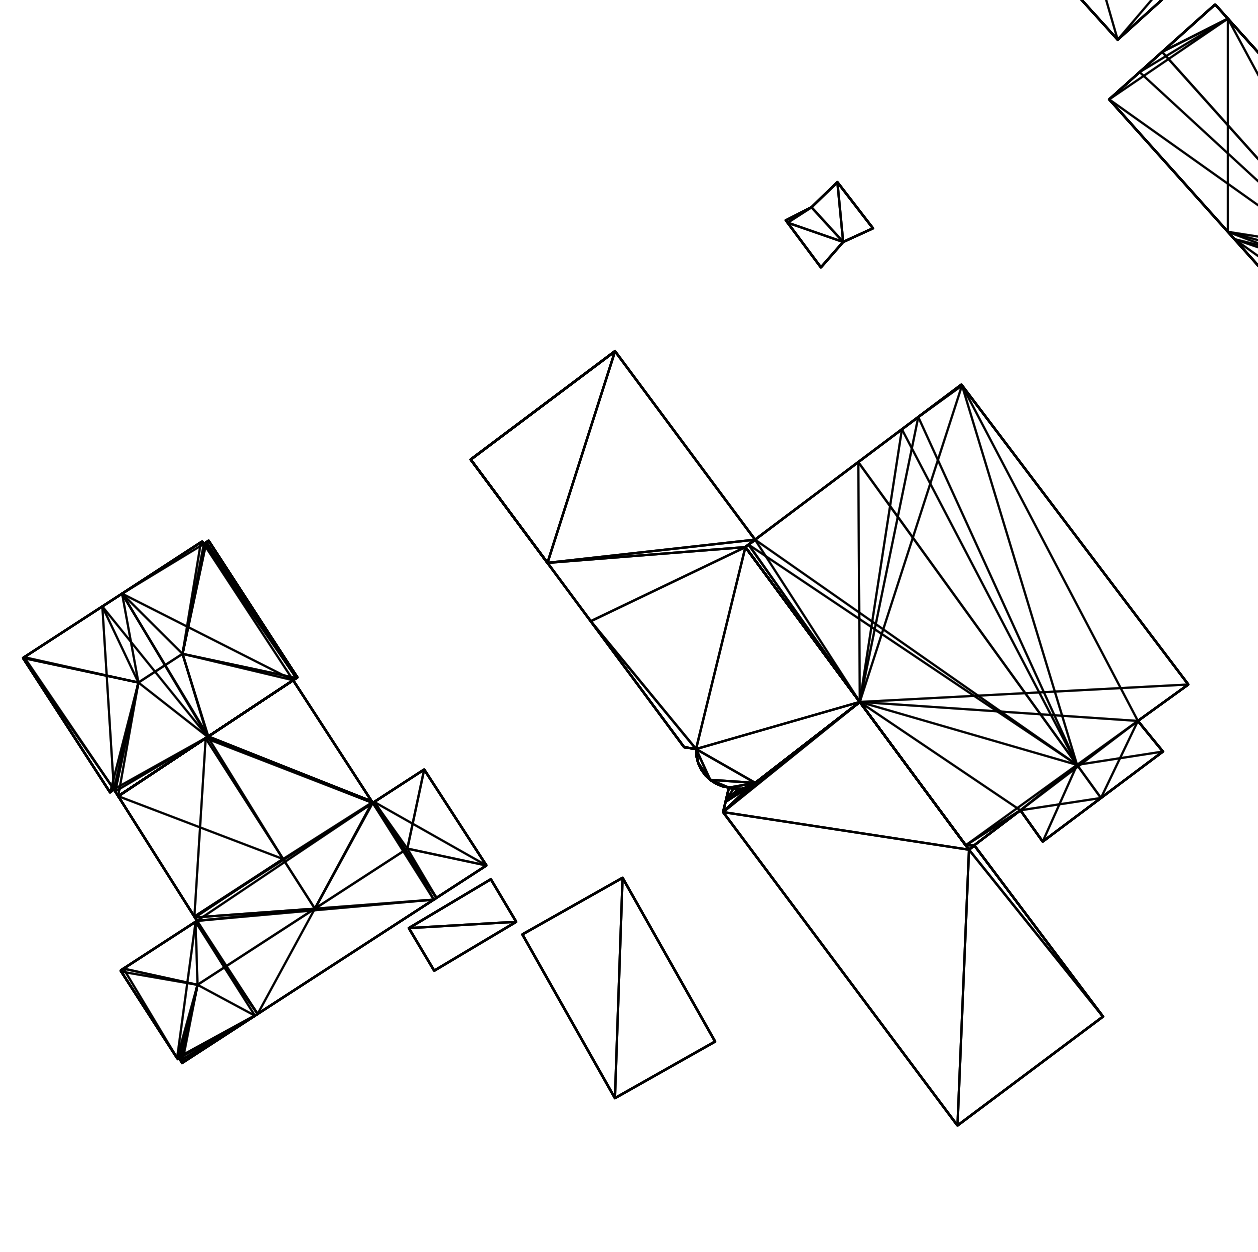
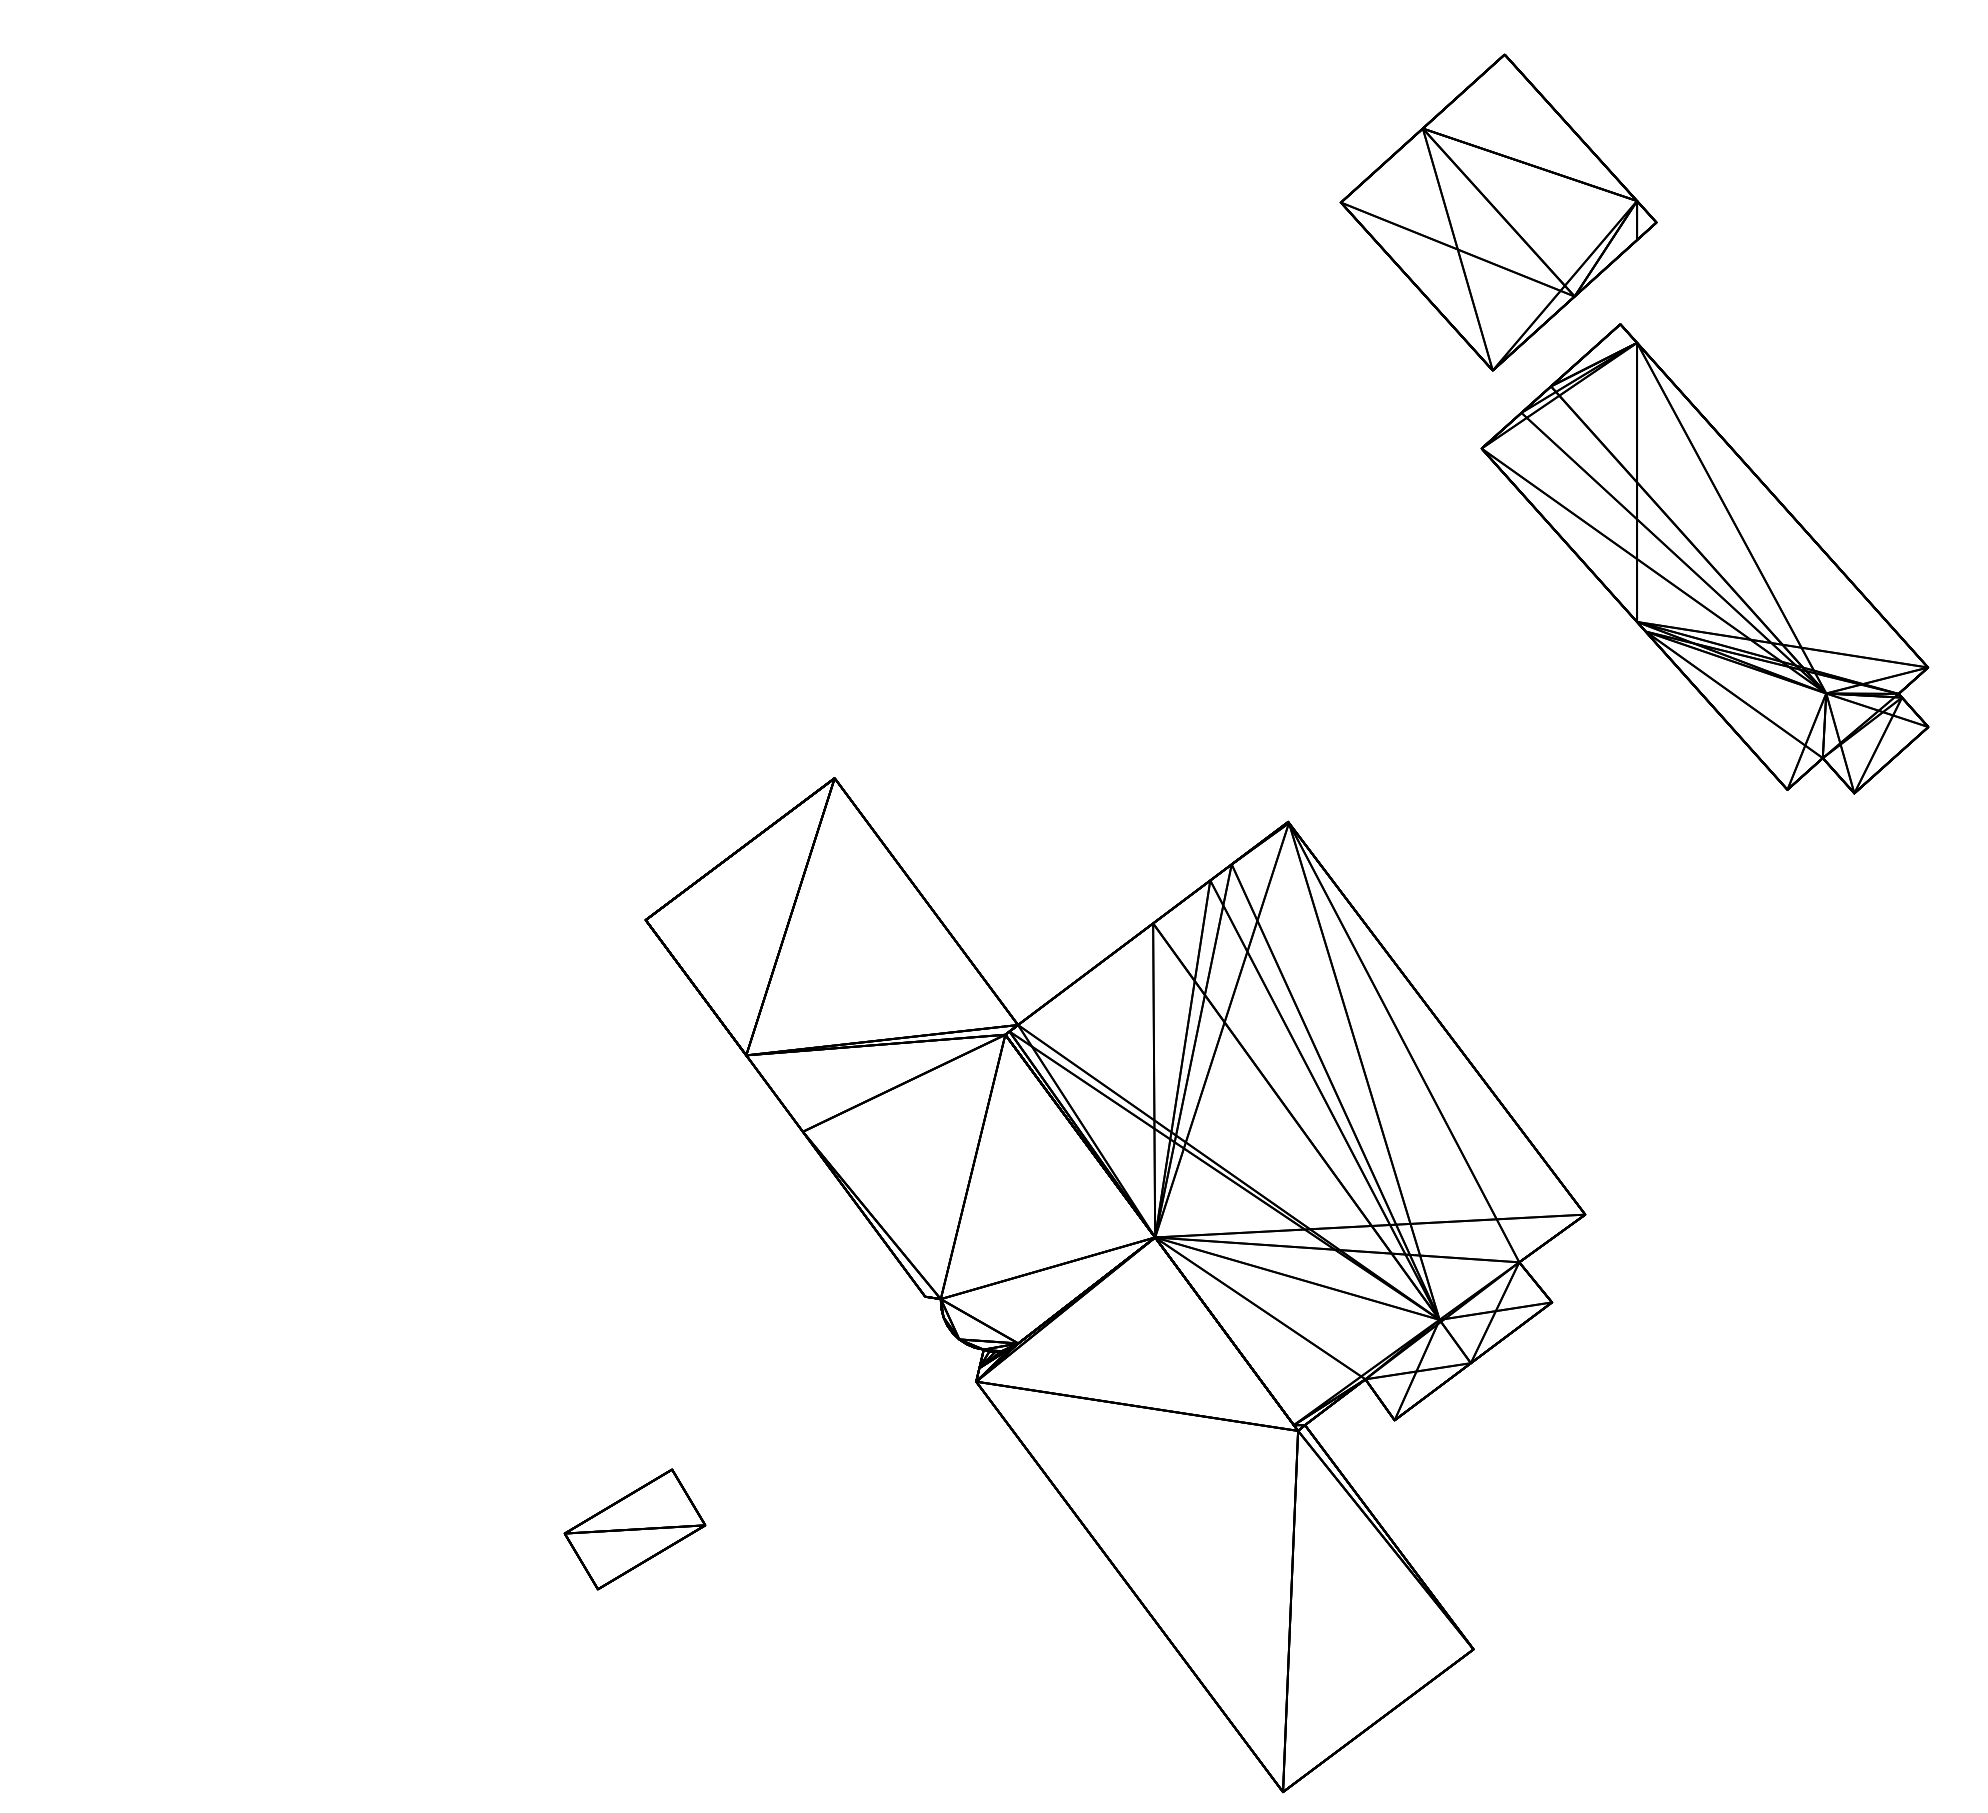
part: (829, 224) -> (1115, 612), removed
part: (254, 802) -> (362, 1368), removed
part: (618, 987) -> (839, 1611), removed

